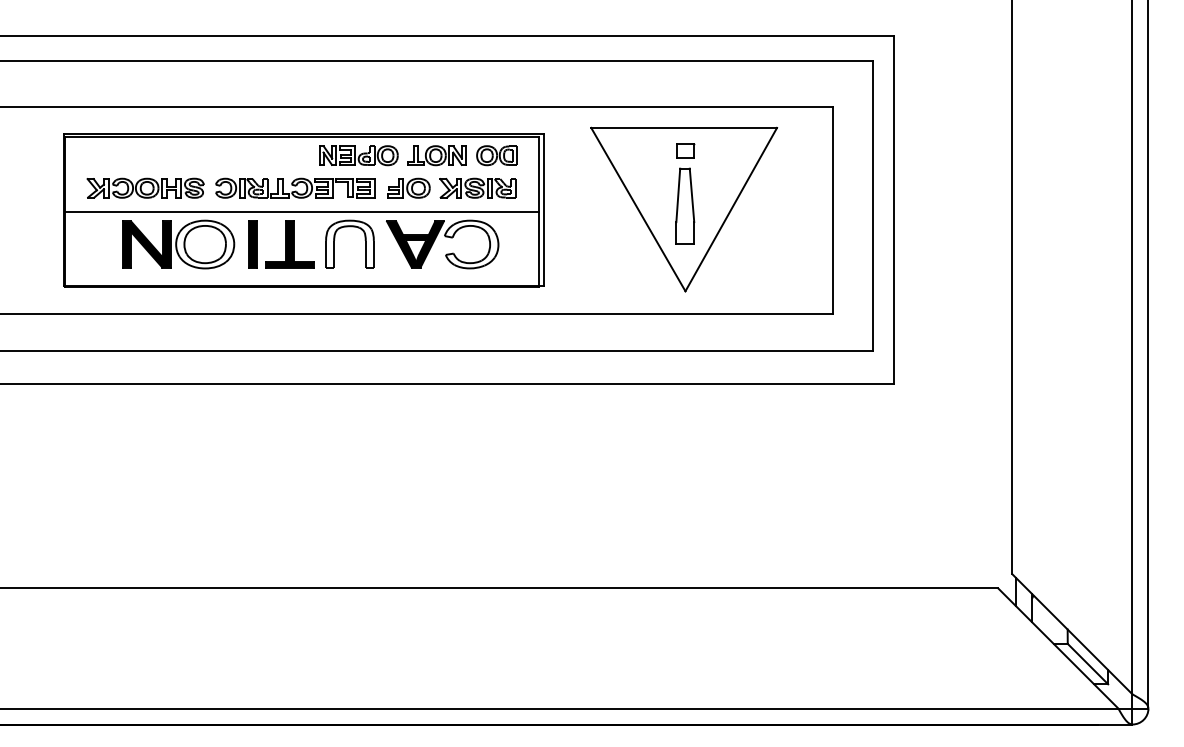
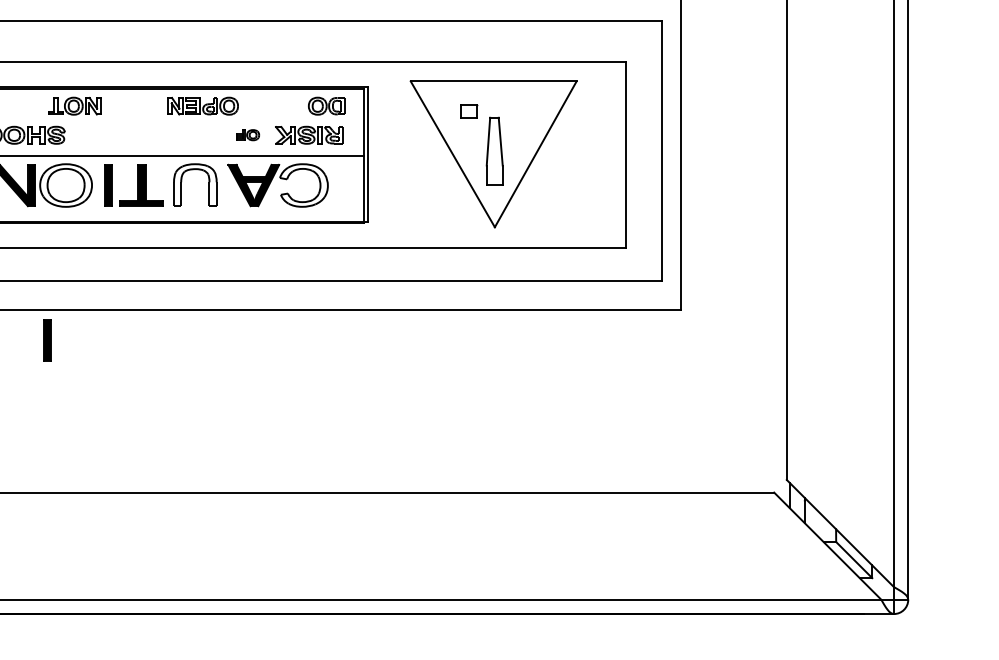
part: (685, 150) -> (469, 111), moved
part: (436, 155) -> (74, 106), moved
part: (295, 187) -> (146, 134), removed
part: (408, 187) -> (247, 134), size x0.6
part: (183, 418) -> (46, 340), added

